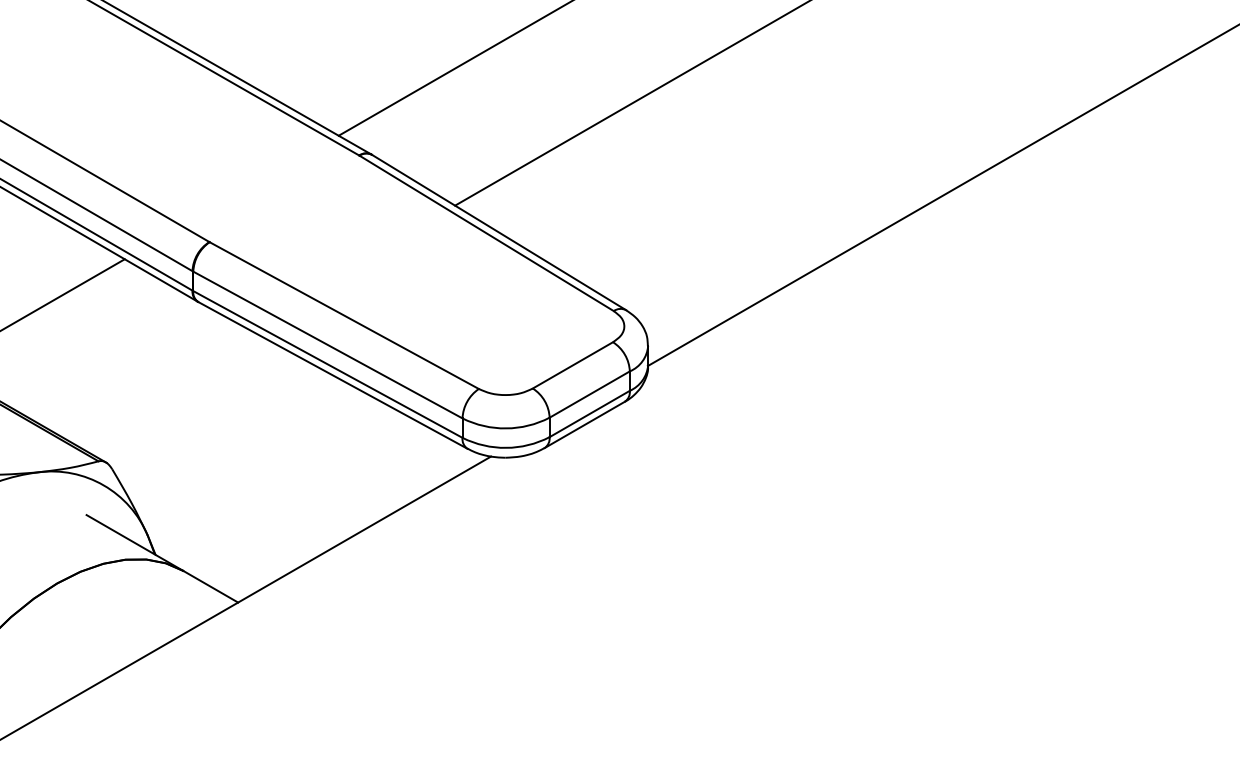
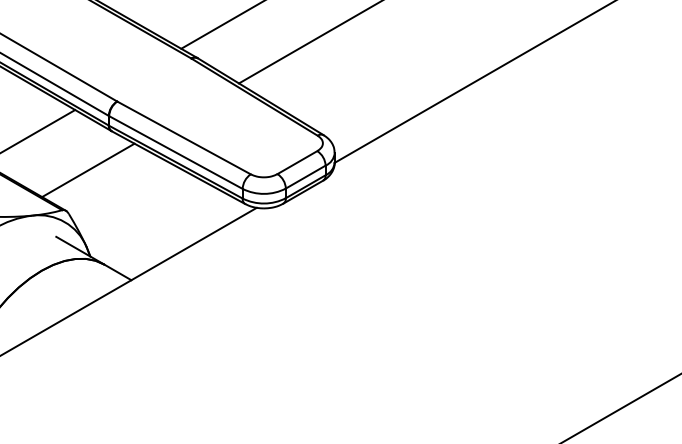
line: (151, 381) -> (88, 170), added

